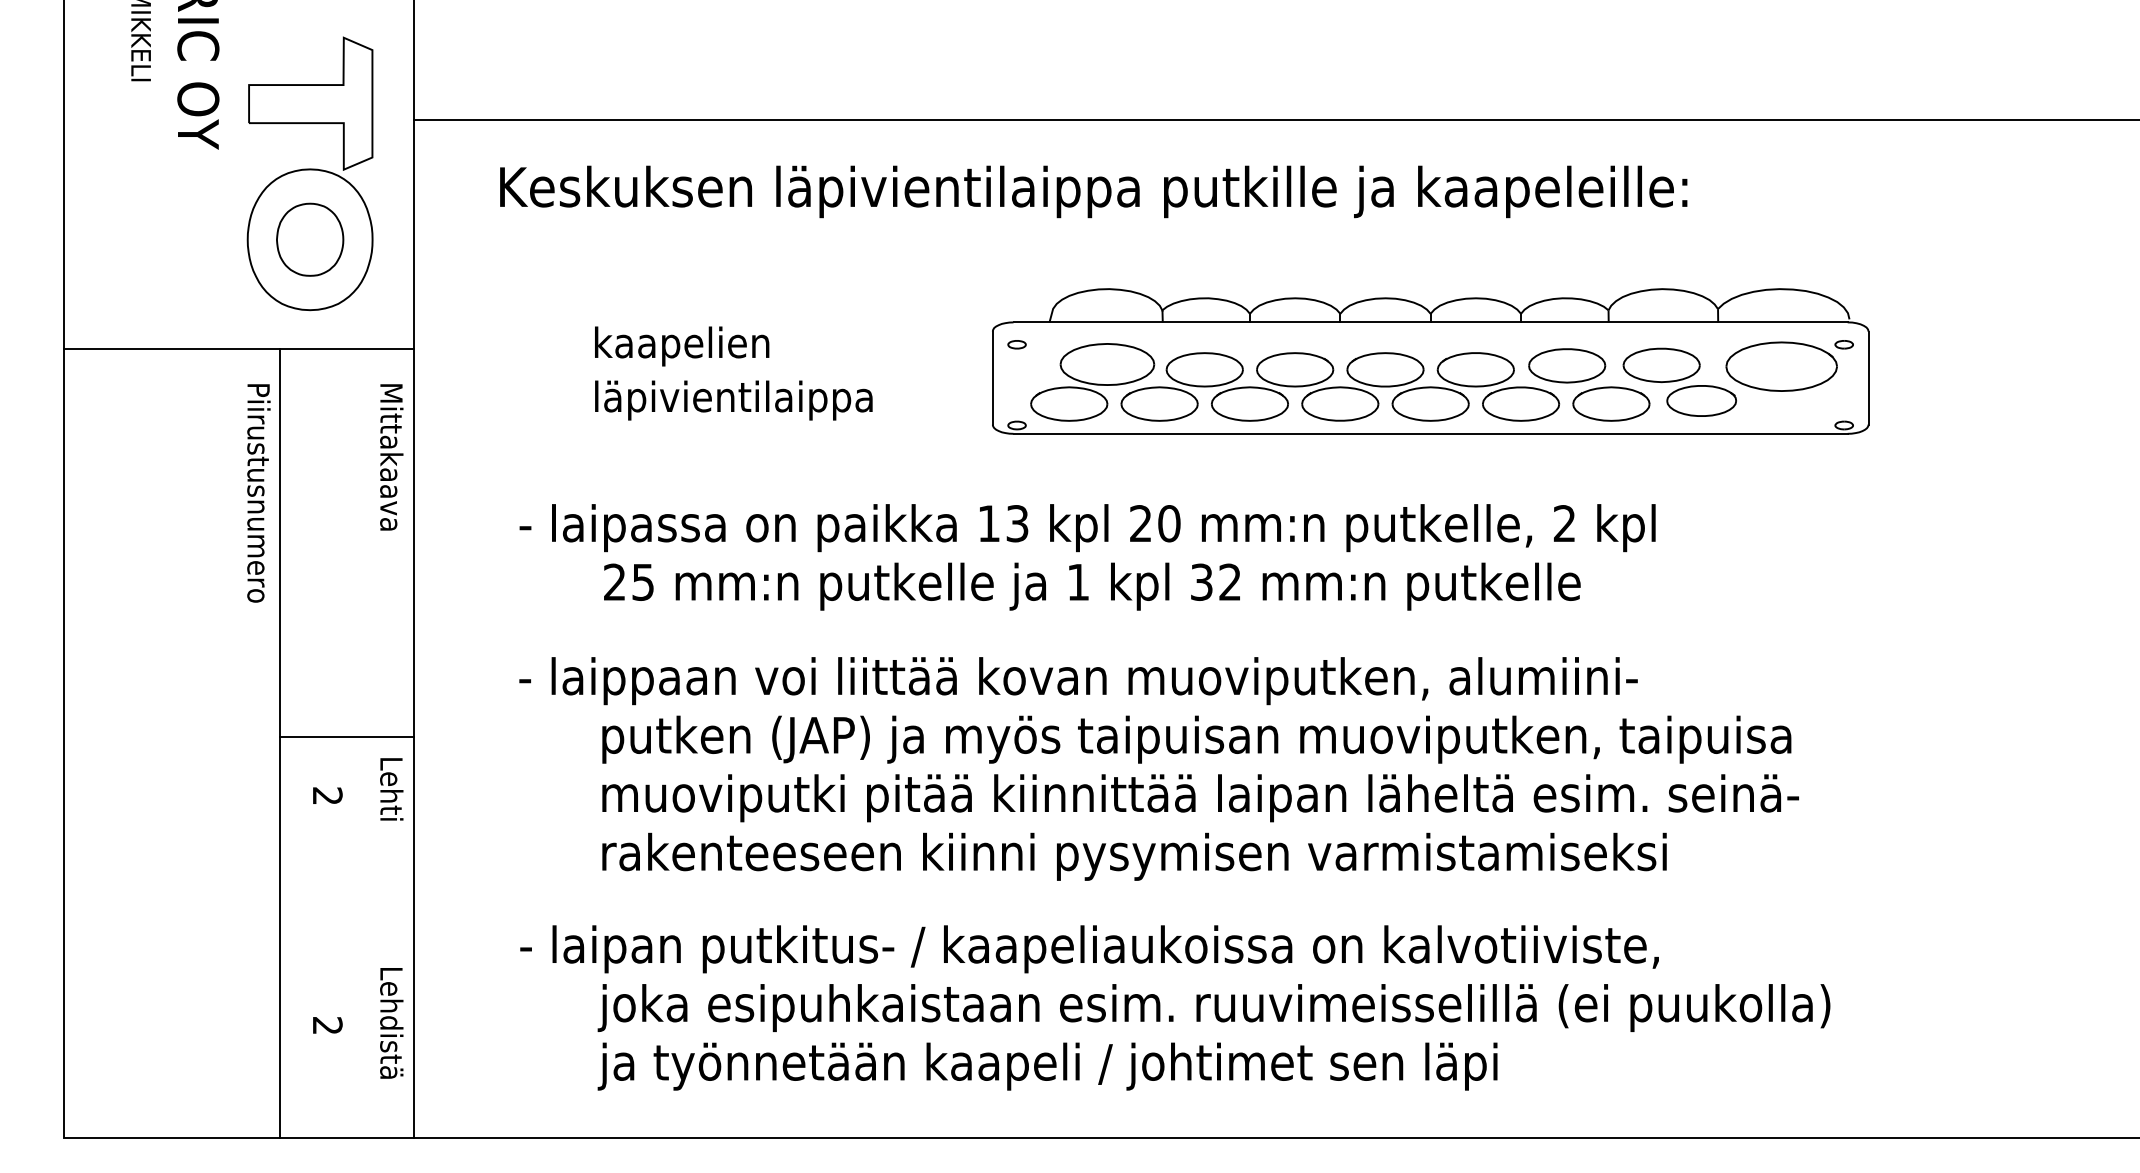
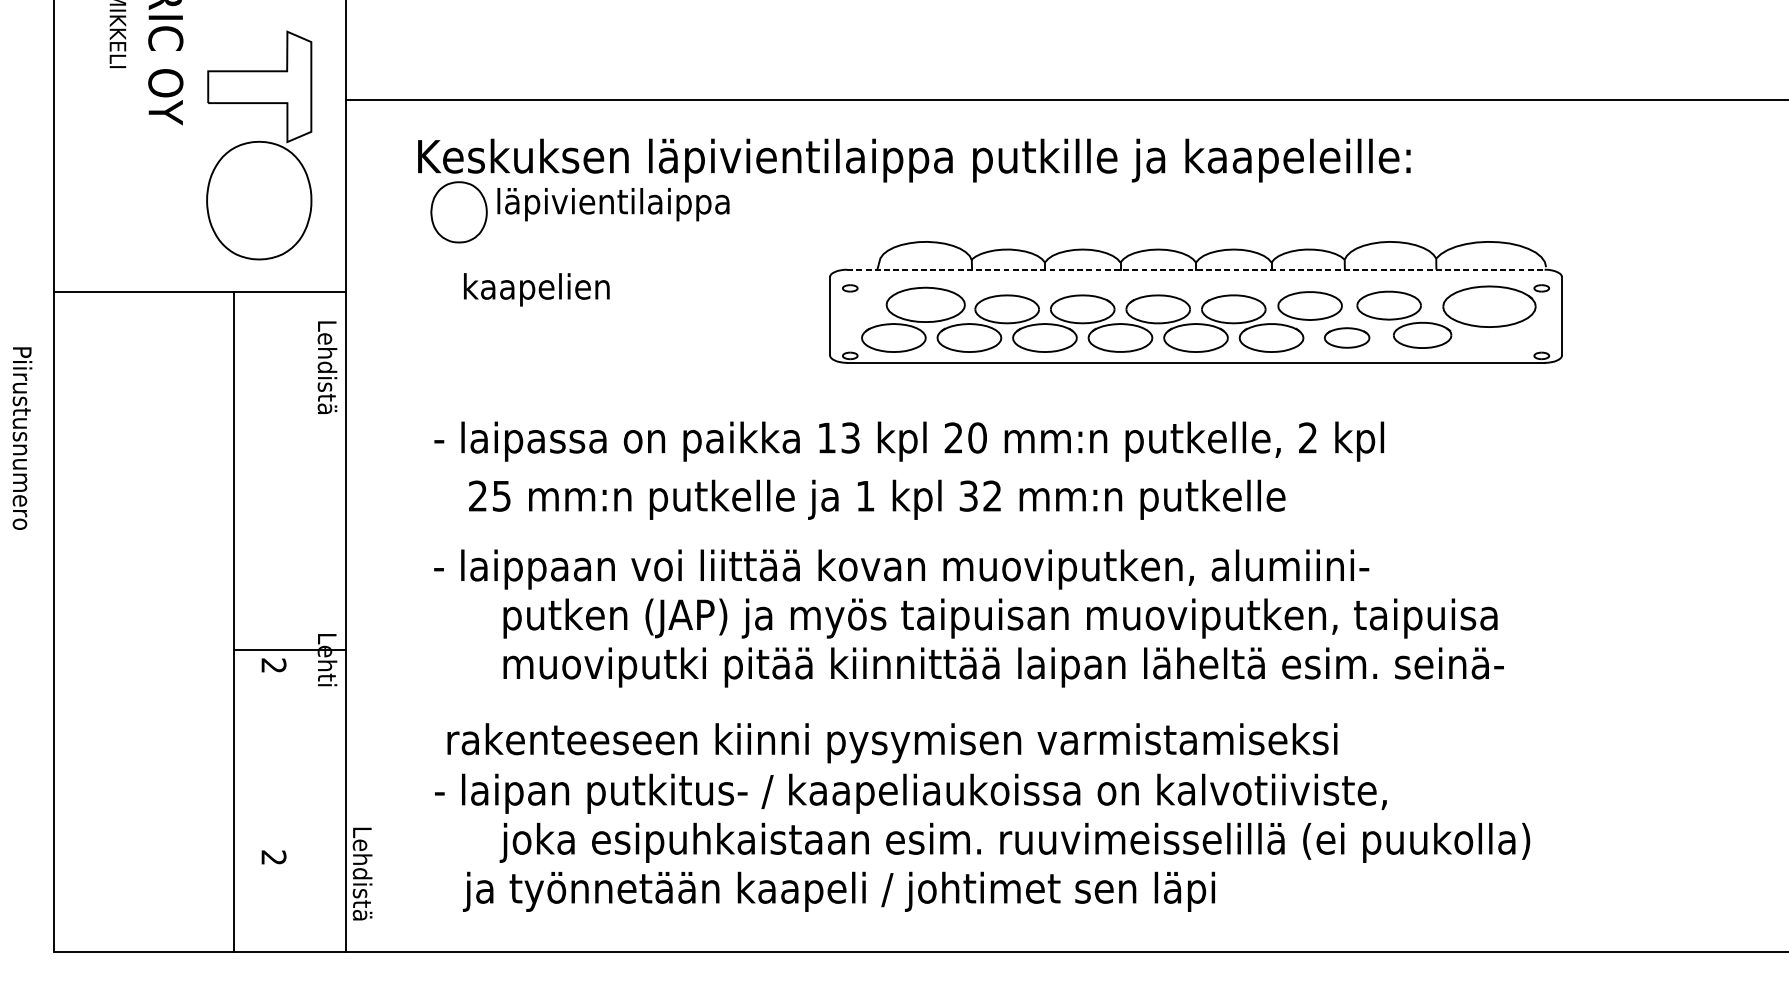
part: (310, 239) -> (459, 212), moved
line: (1431, 322) -> (1196, 269), solid -> dashed
text: (682, 346) -> (537, 289), moved
text: (733, 400) -> (613, 204), moved
part: (1611, 403) -> (1347, 337), size x0.7
text: (391, 458) -> (327, 383), Mittakaava -> Lehdistä
text: (258, 493) -> (22, 438), moved
text: (1092, 586) -> (877, 499), moved
line: (347, 736) -> (290, 650), moved
text: (1134, 856) -> (892, 742), moved
text: (391, 1023) -> (362, 874), moved
text: (1047, 1066) -> (838, 891), moved

